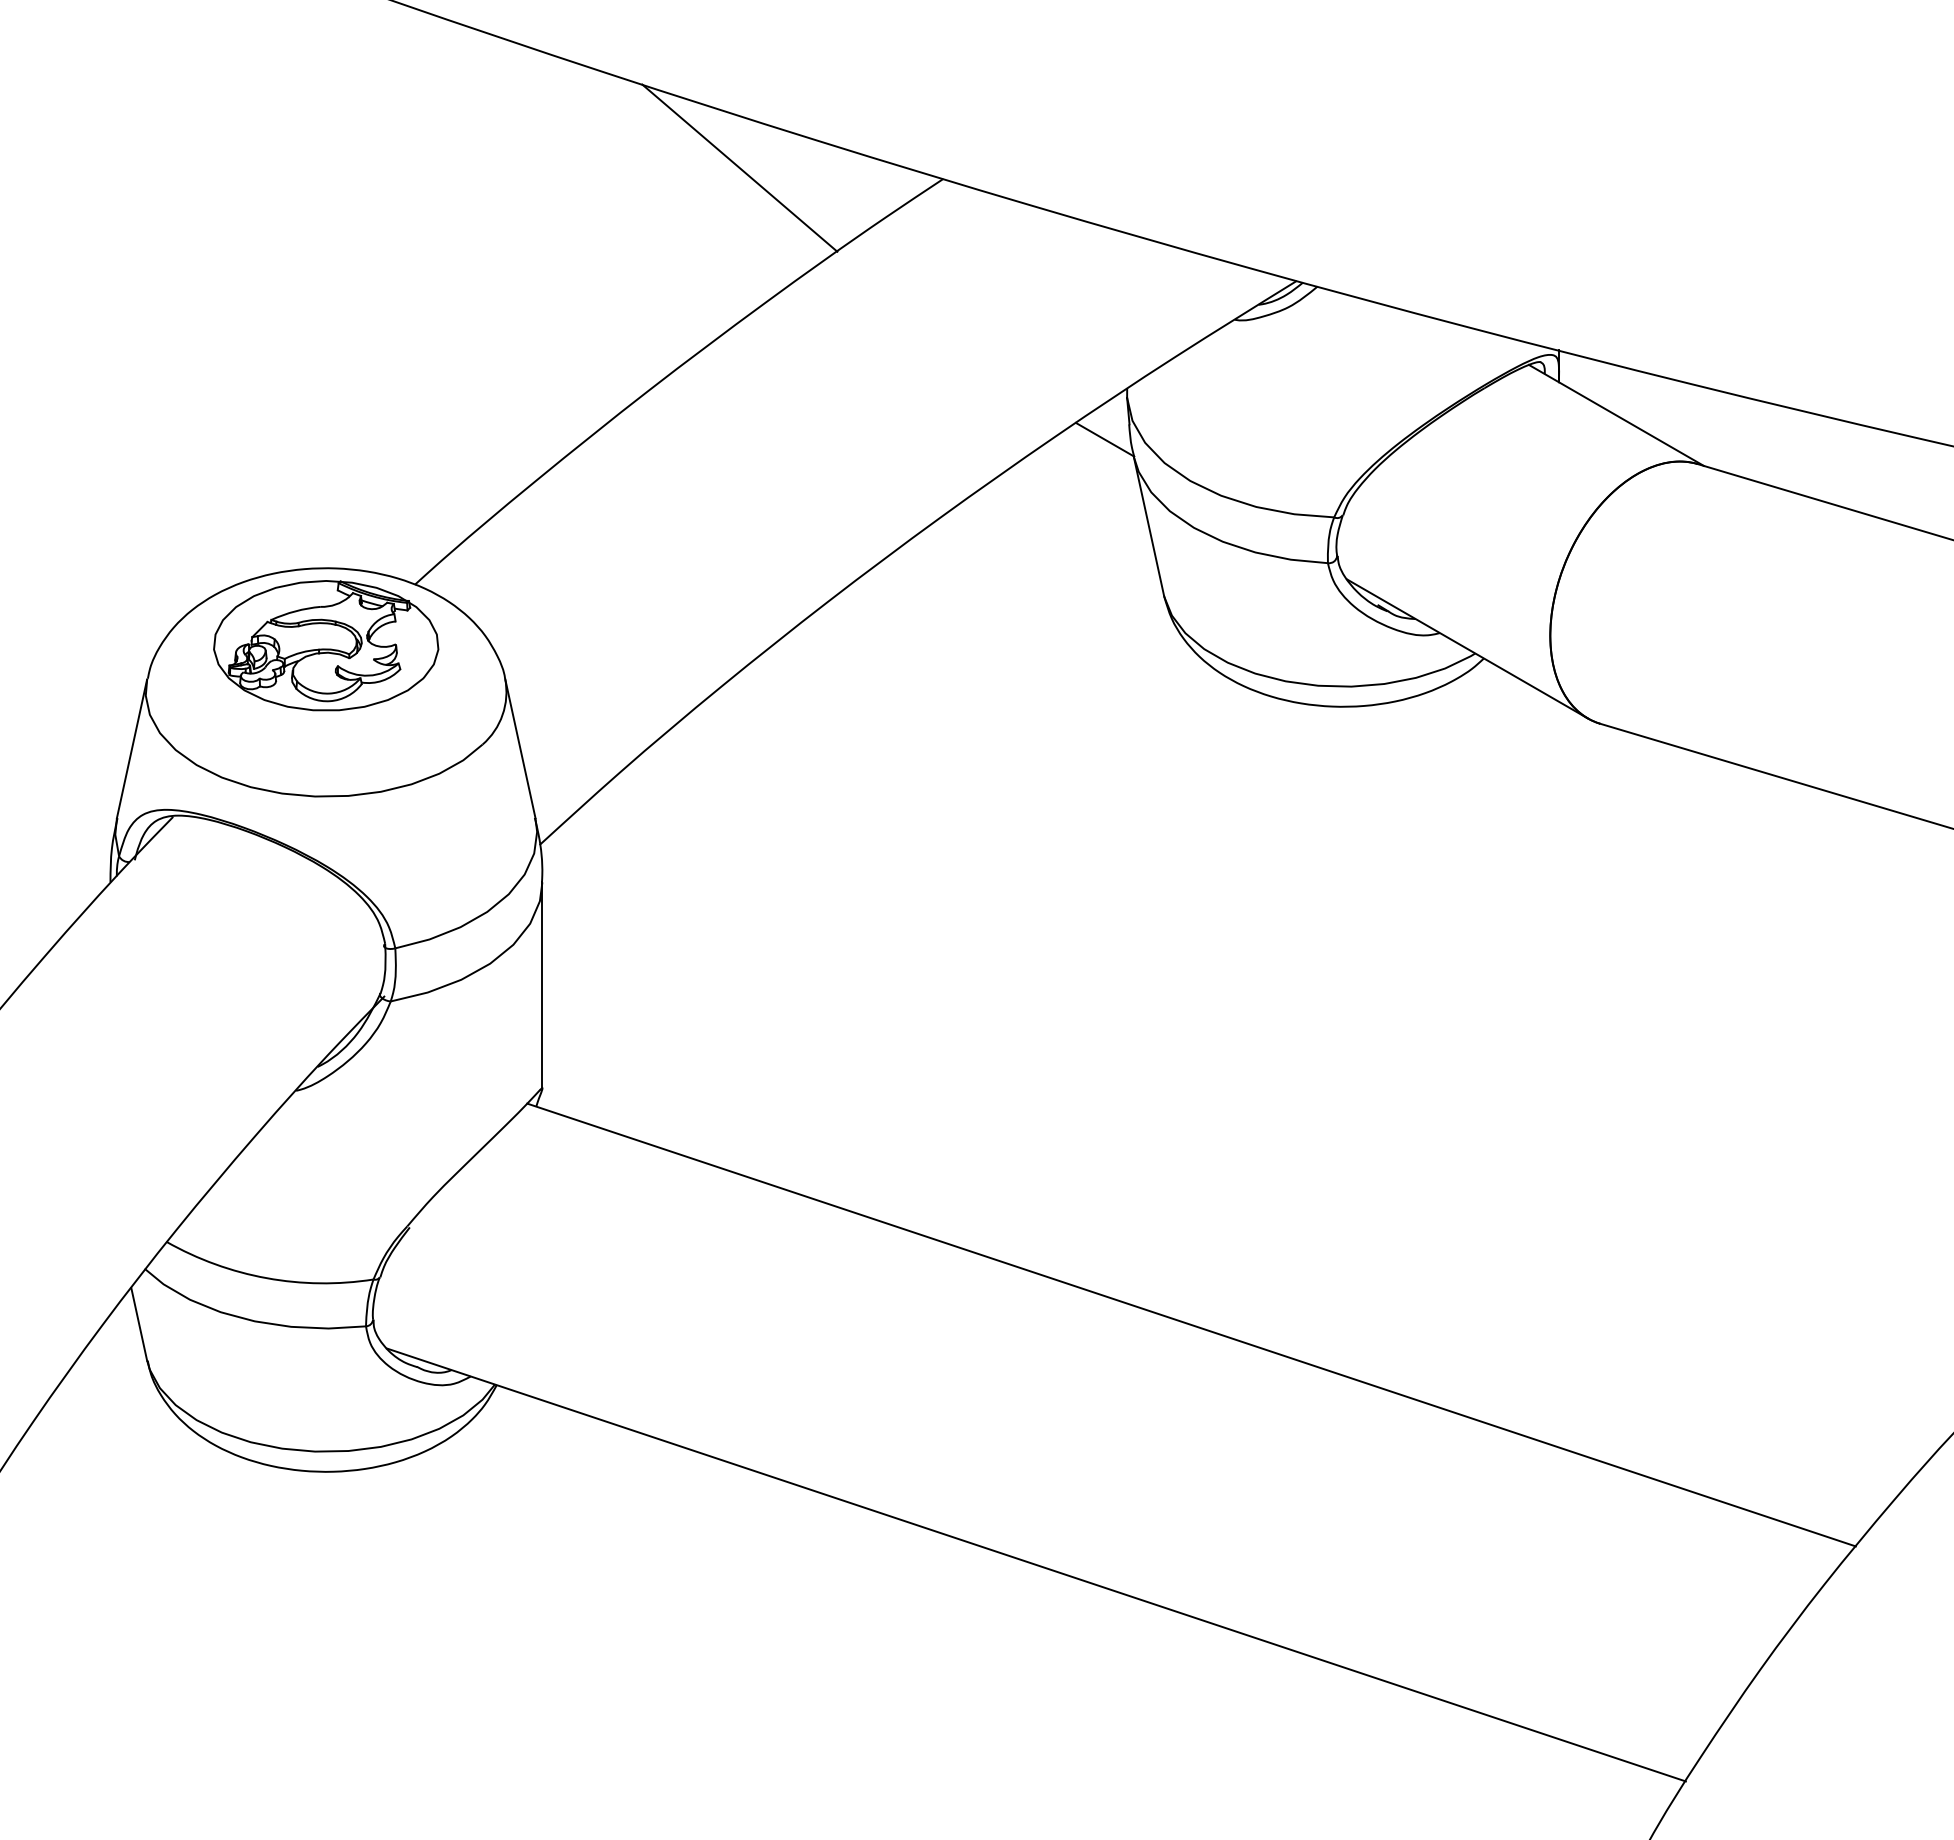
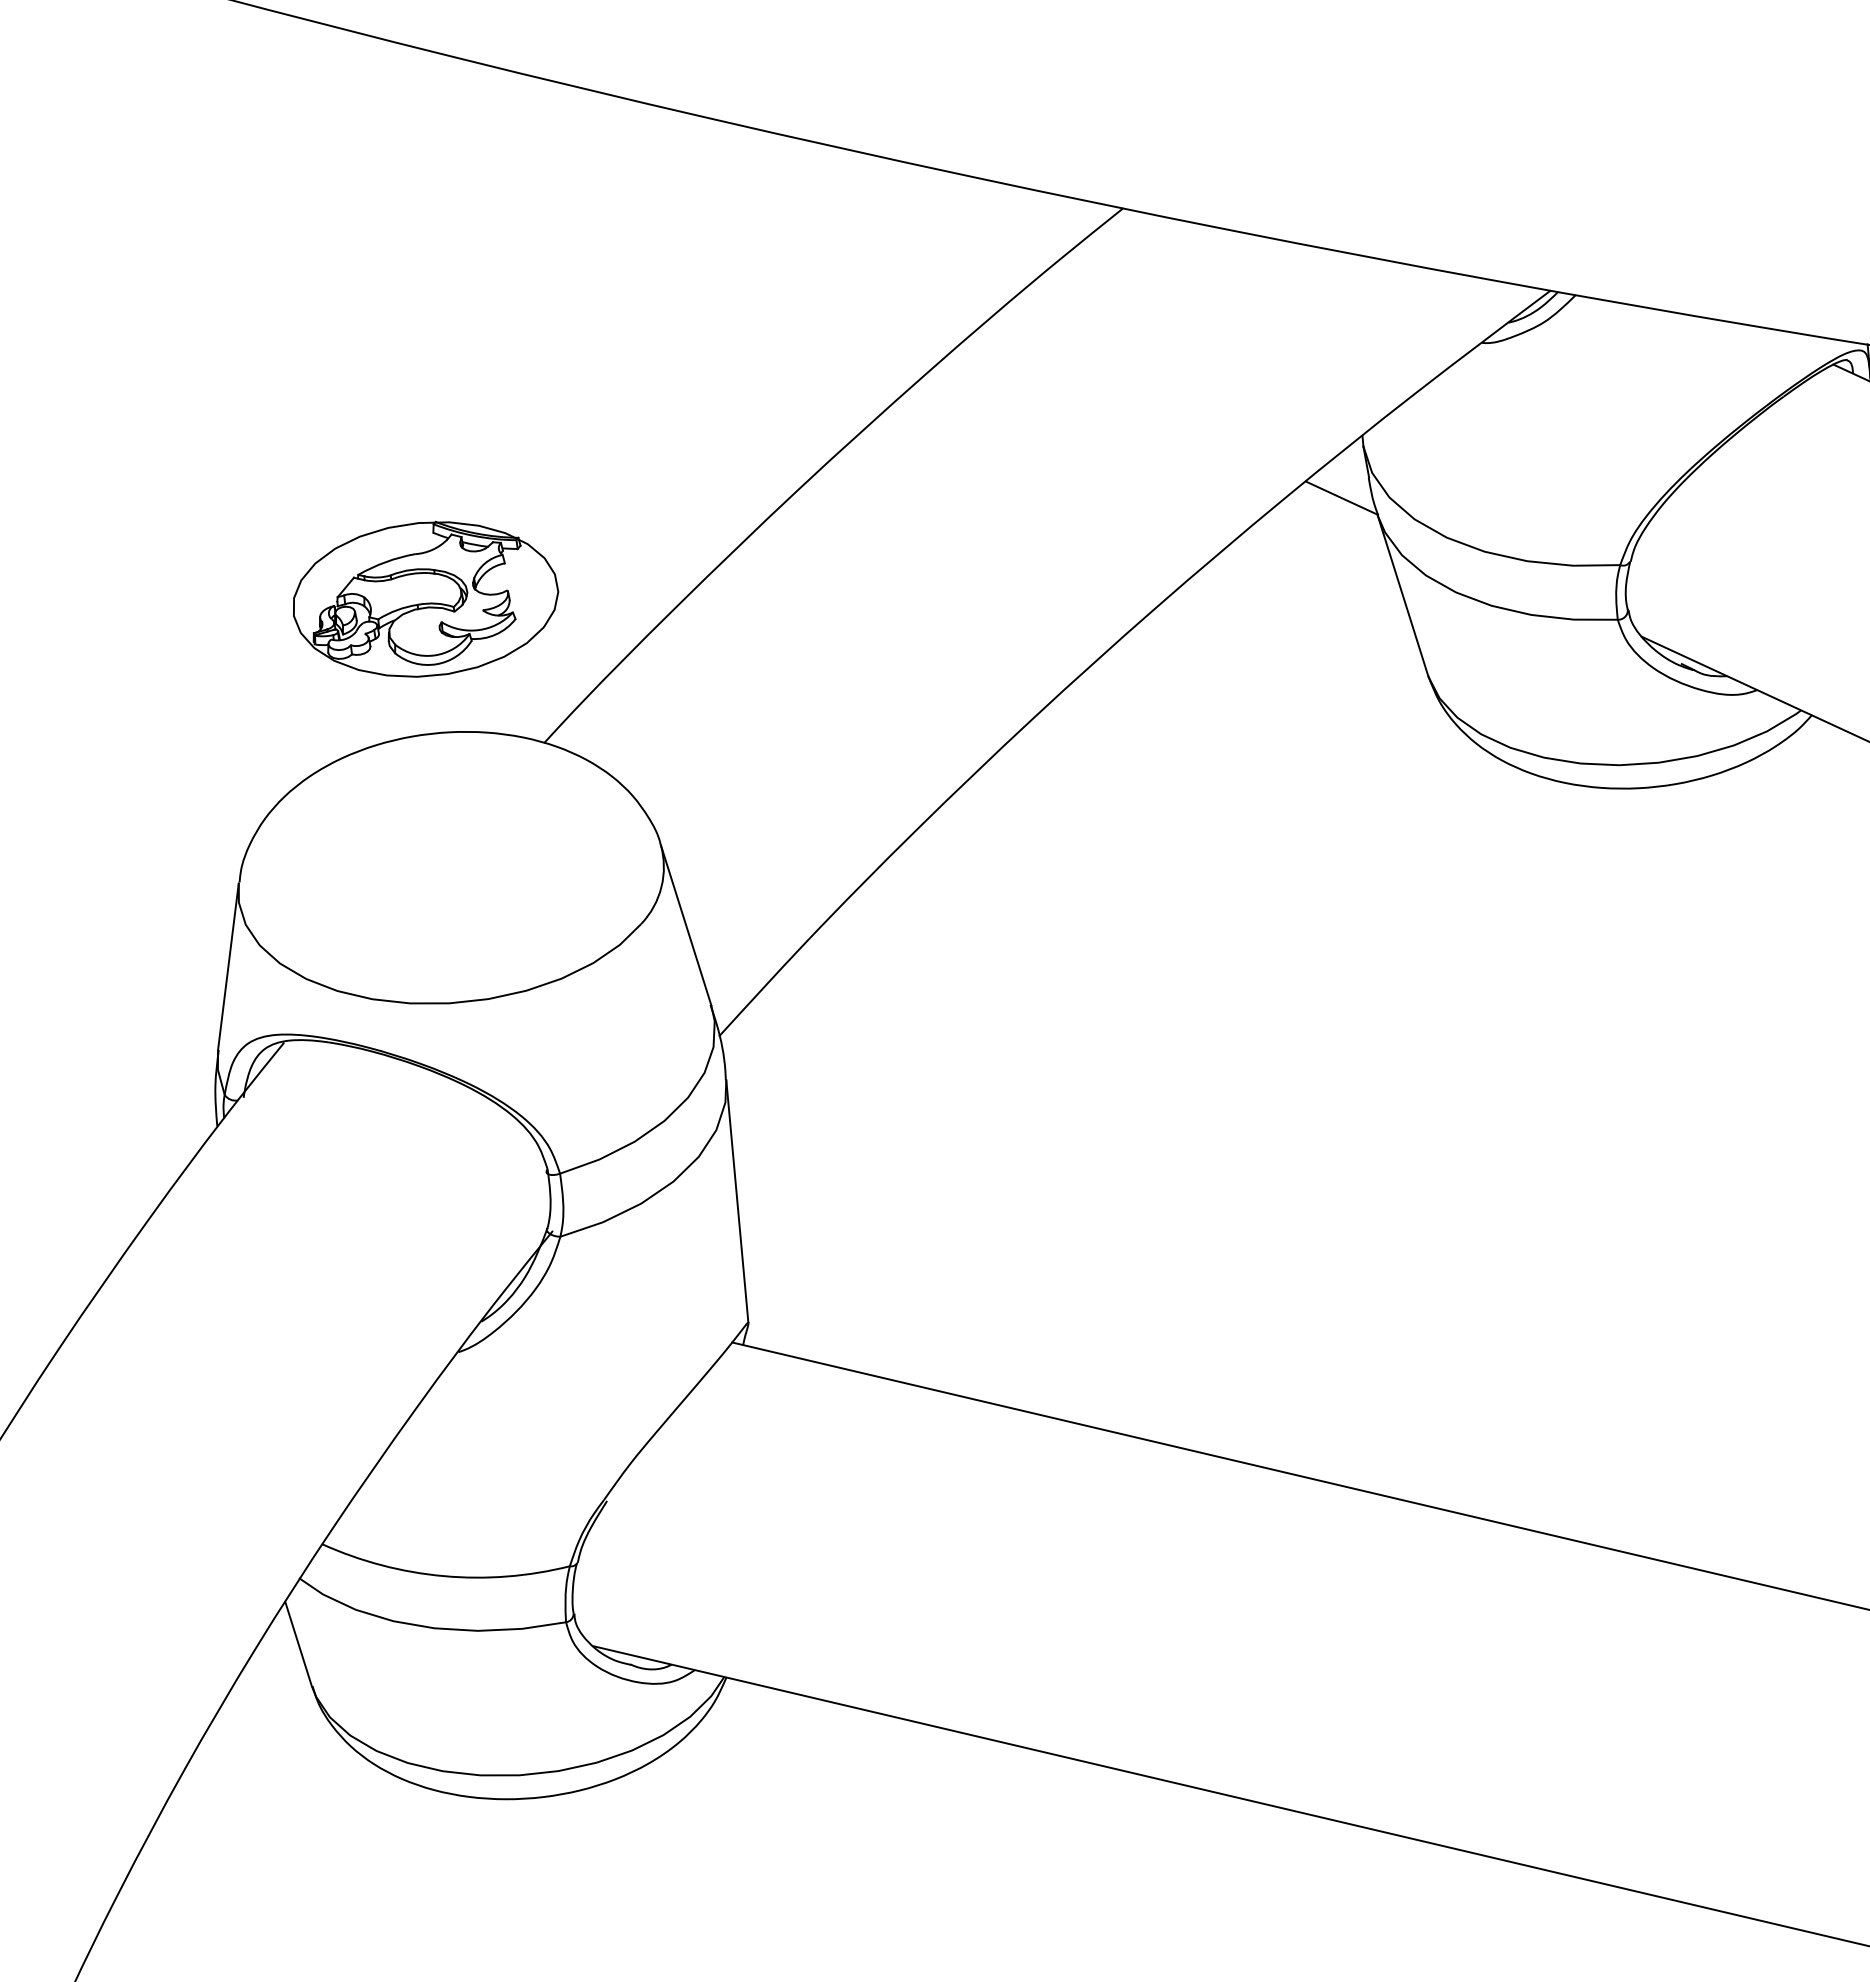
line: (739, 167) -> (881, 216), removed
part: (326, 645) -> (426, 599), moved

